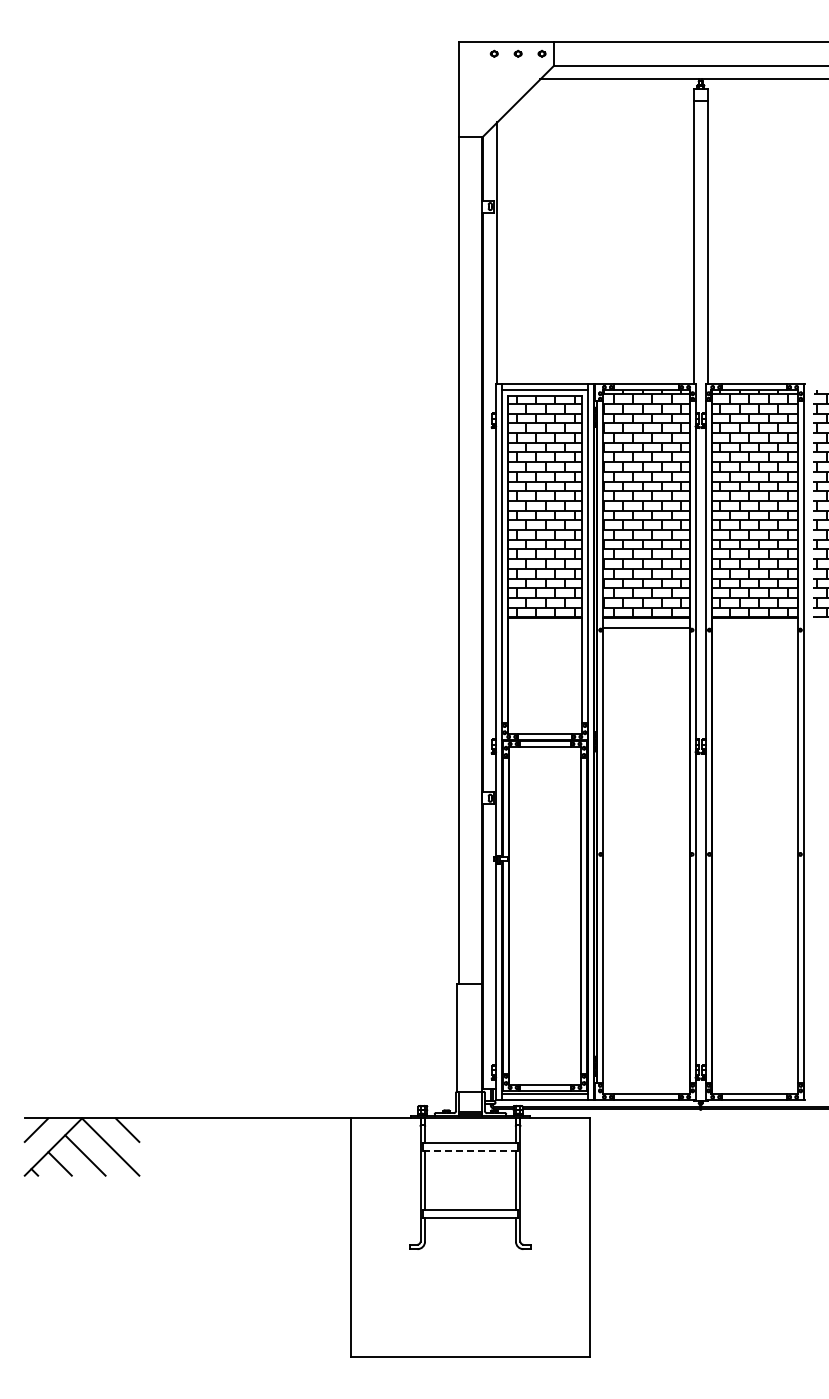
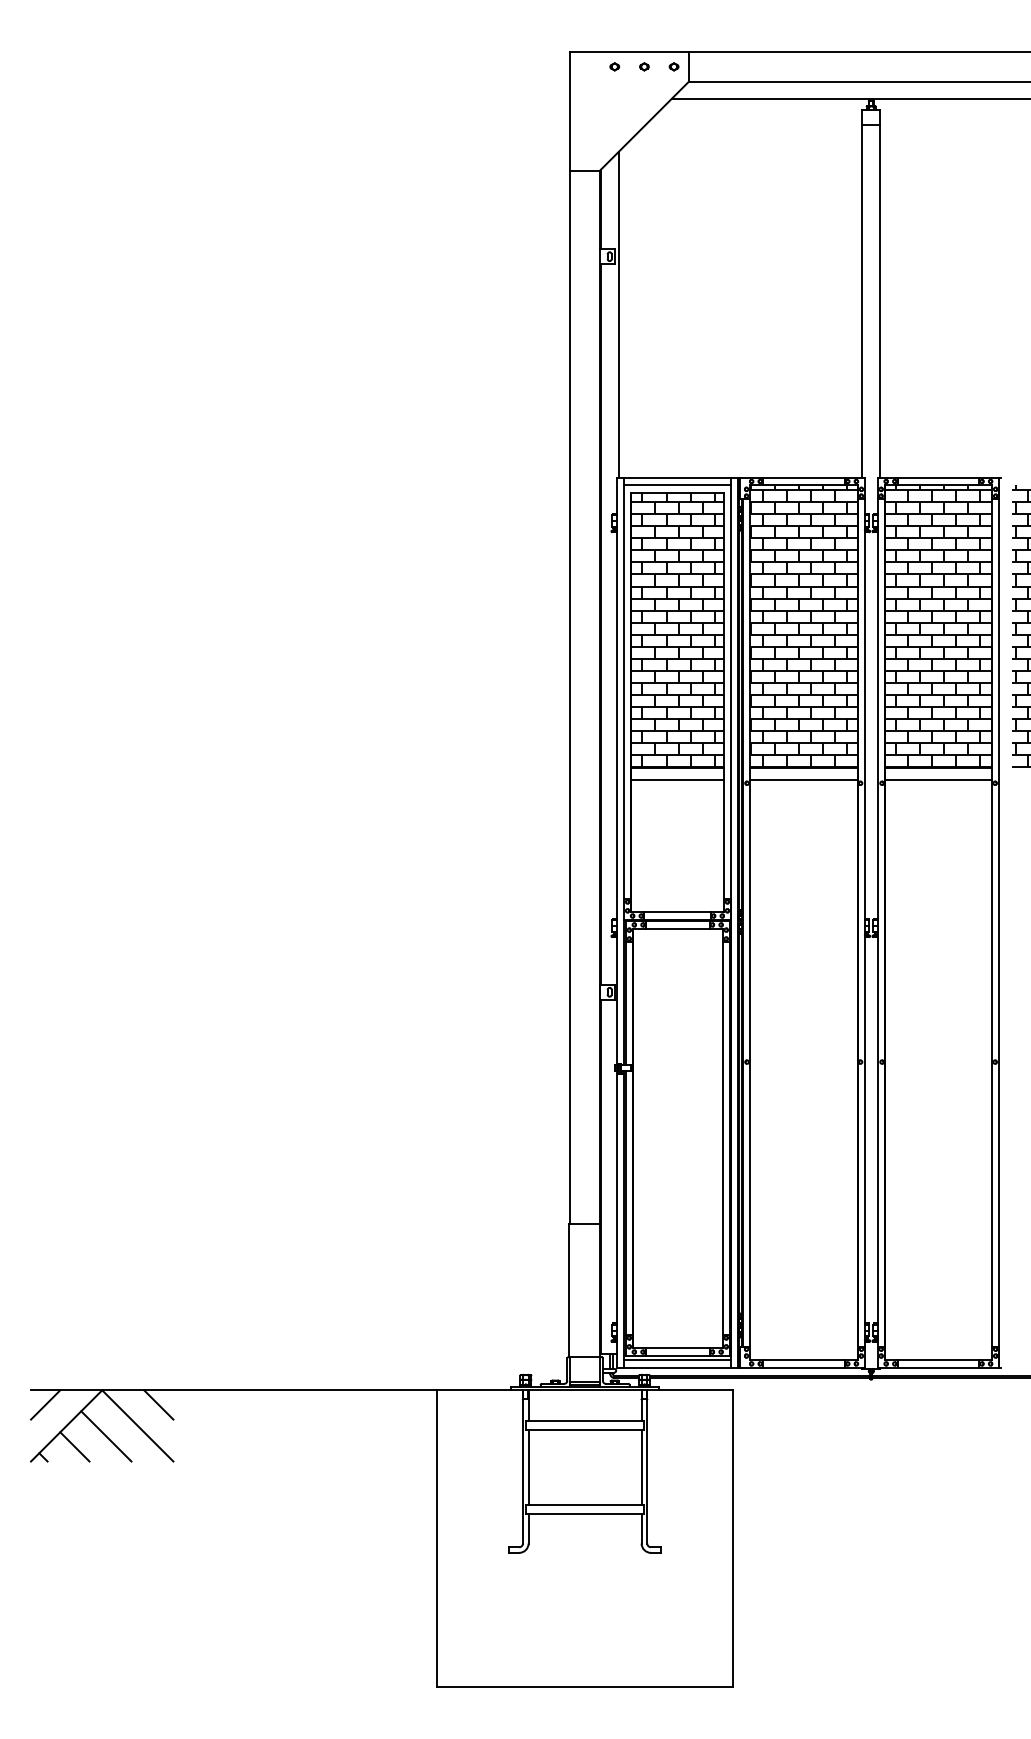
line: (544, 627) -> (677, 779), added
line: (754, 627) -> (938, 779), added
line: (470, 1150) -> (585, 1430), dashed -> solid

